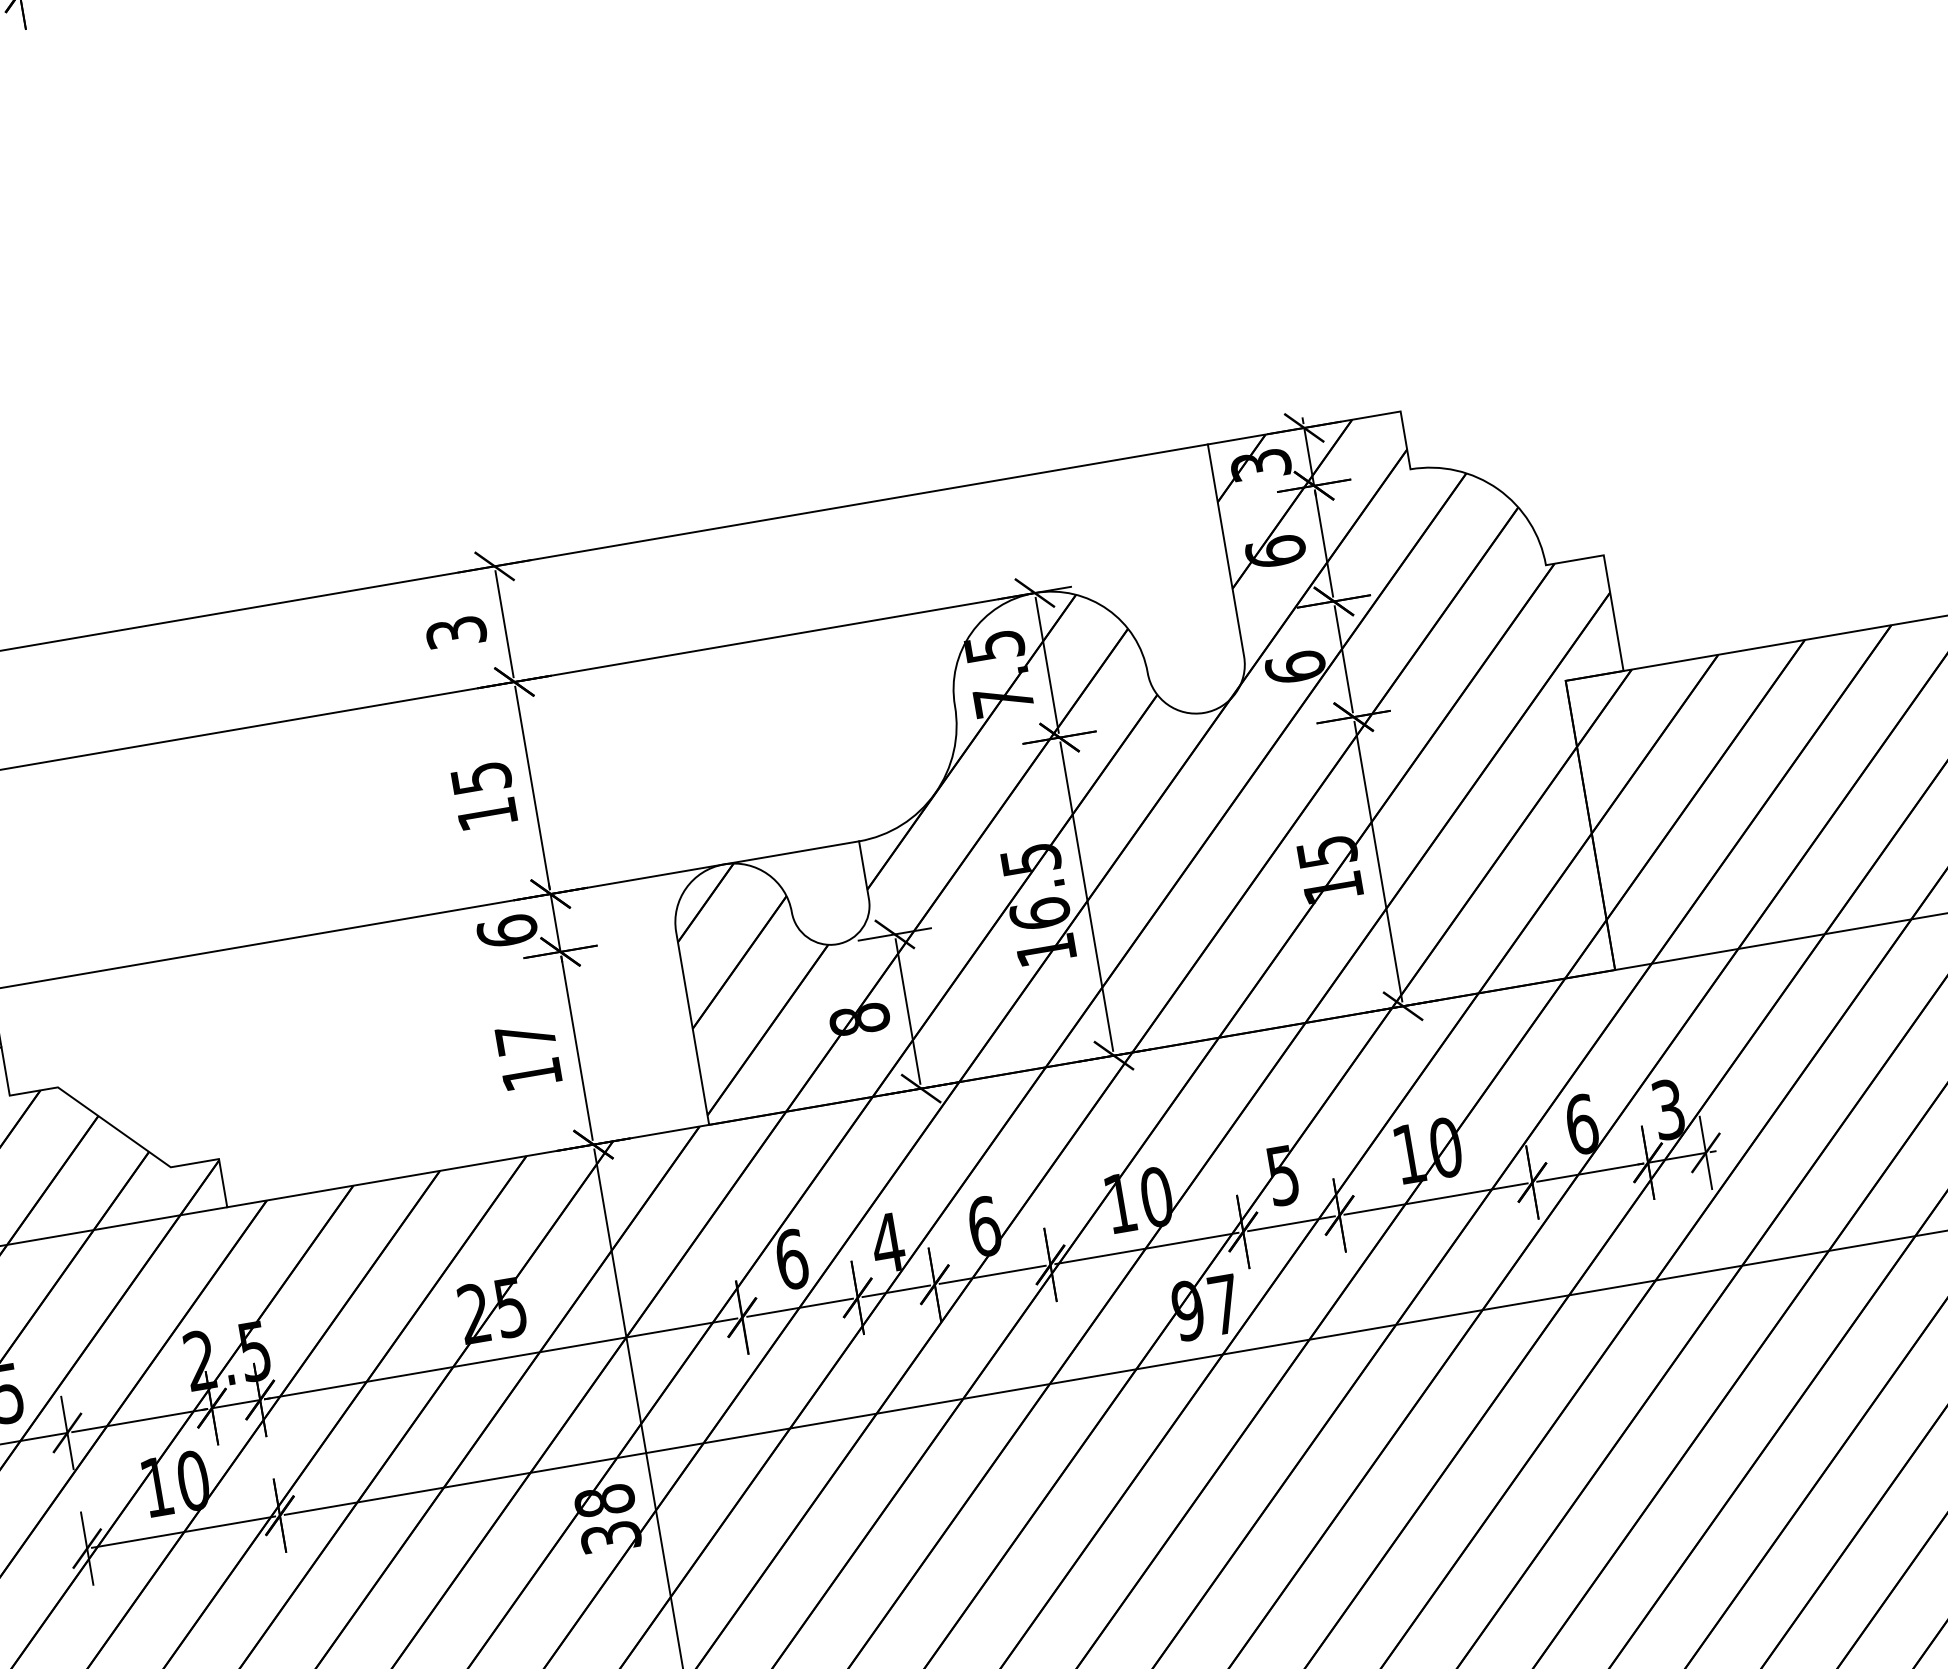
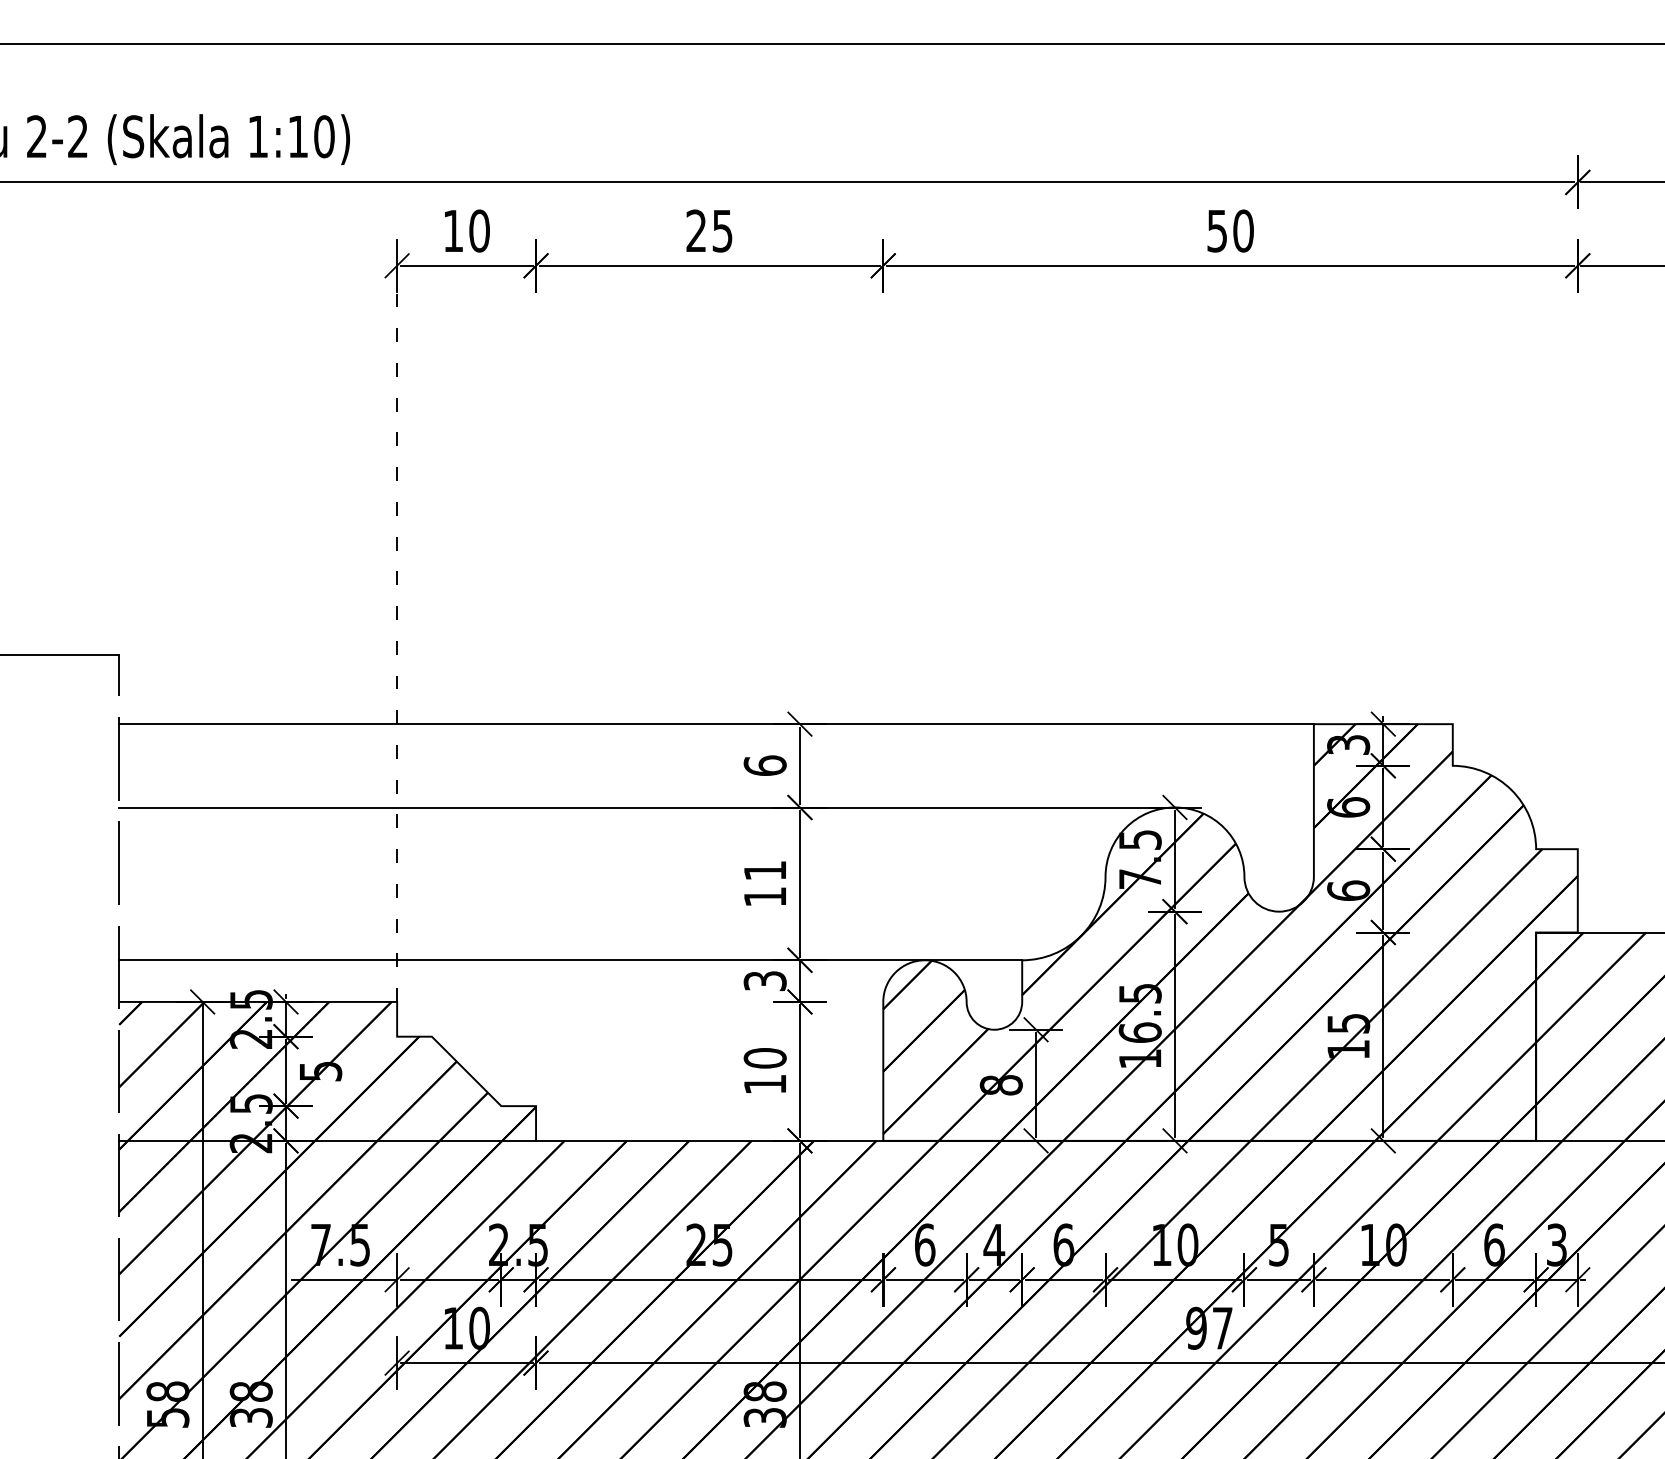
text: (455, 632) -> (764, 765), 3 -> 6
text: (481, 777) -> (765, 870), 15 -> 11
text: (506, 930) -> (764, 980), 6 -> 3
text: (524, 1038) -> (764, 1058), 17 -> 10

